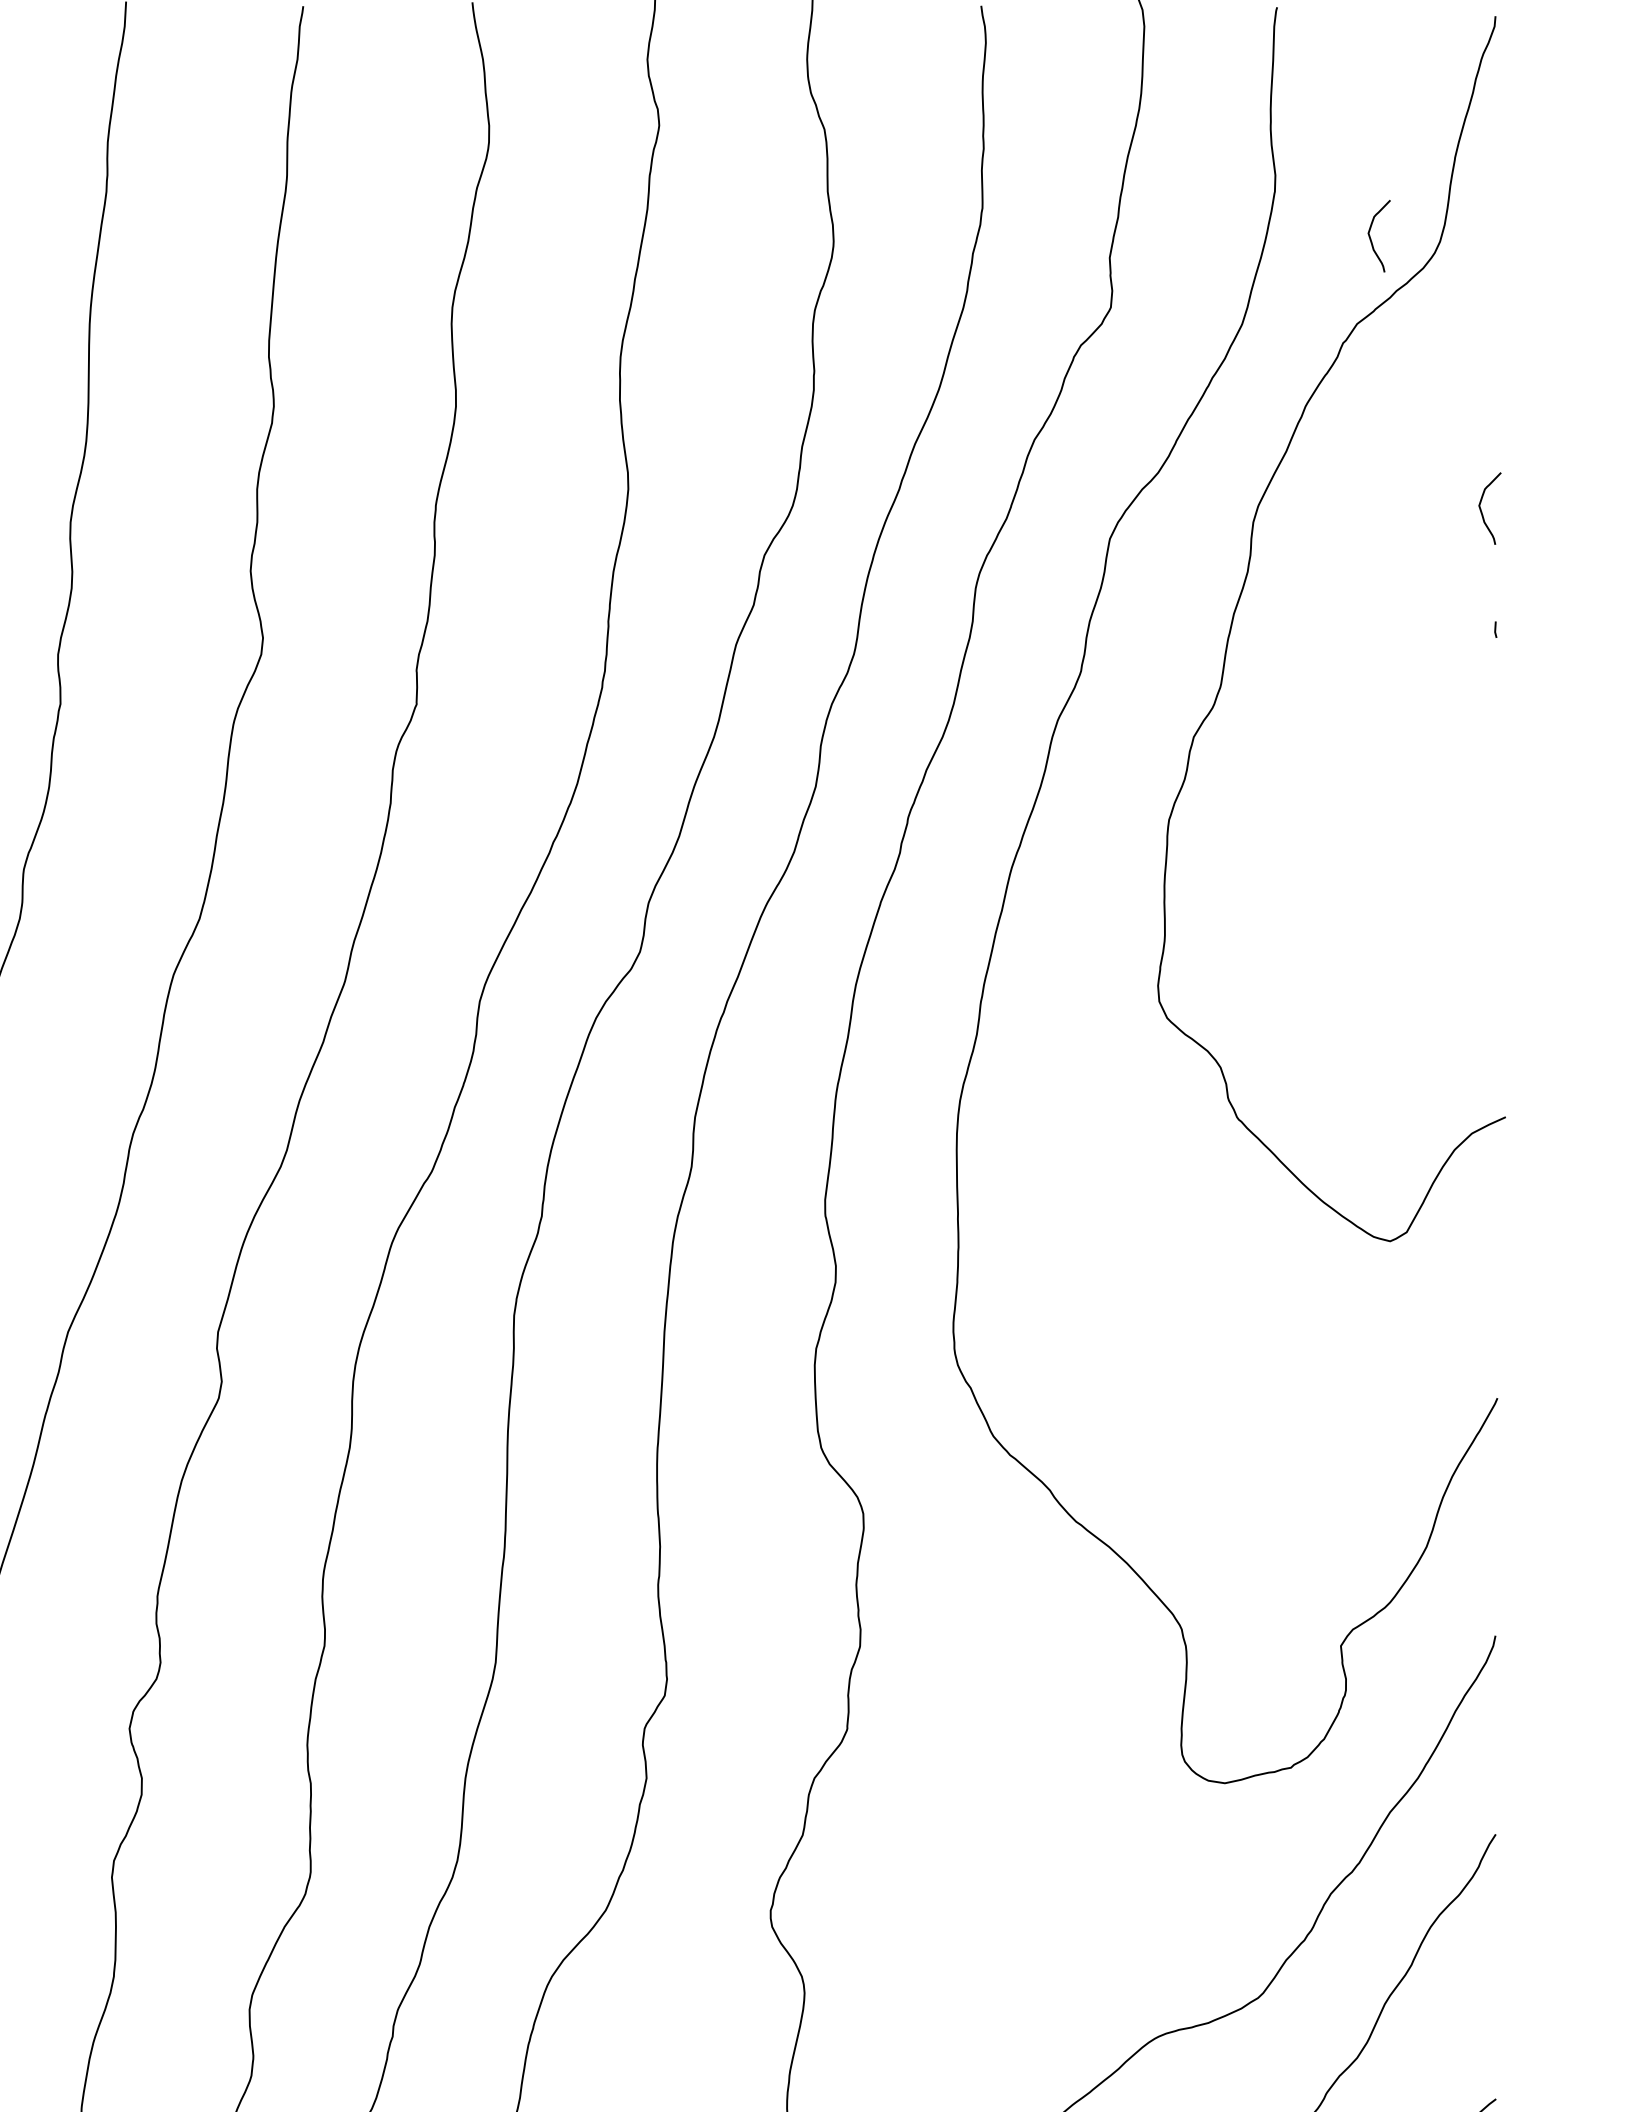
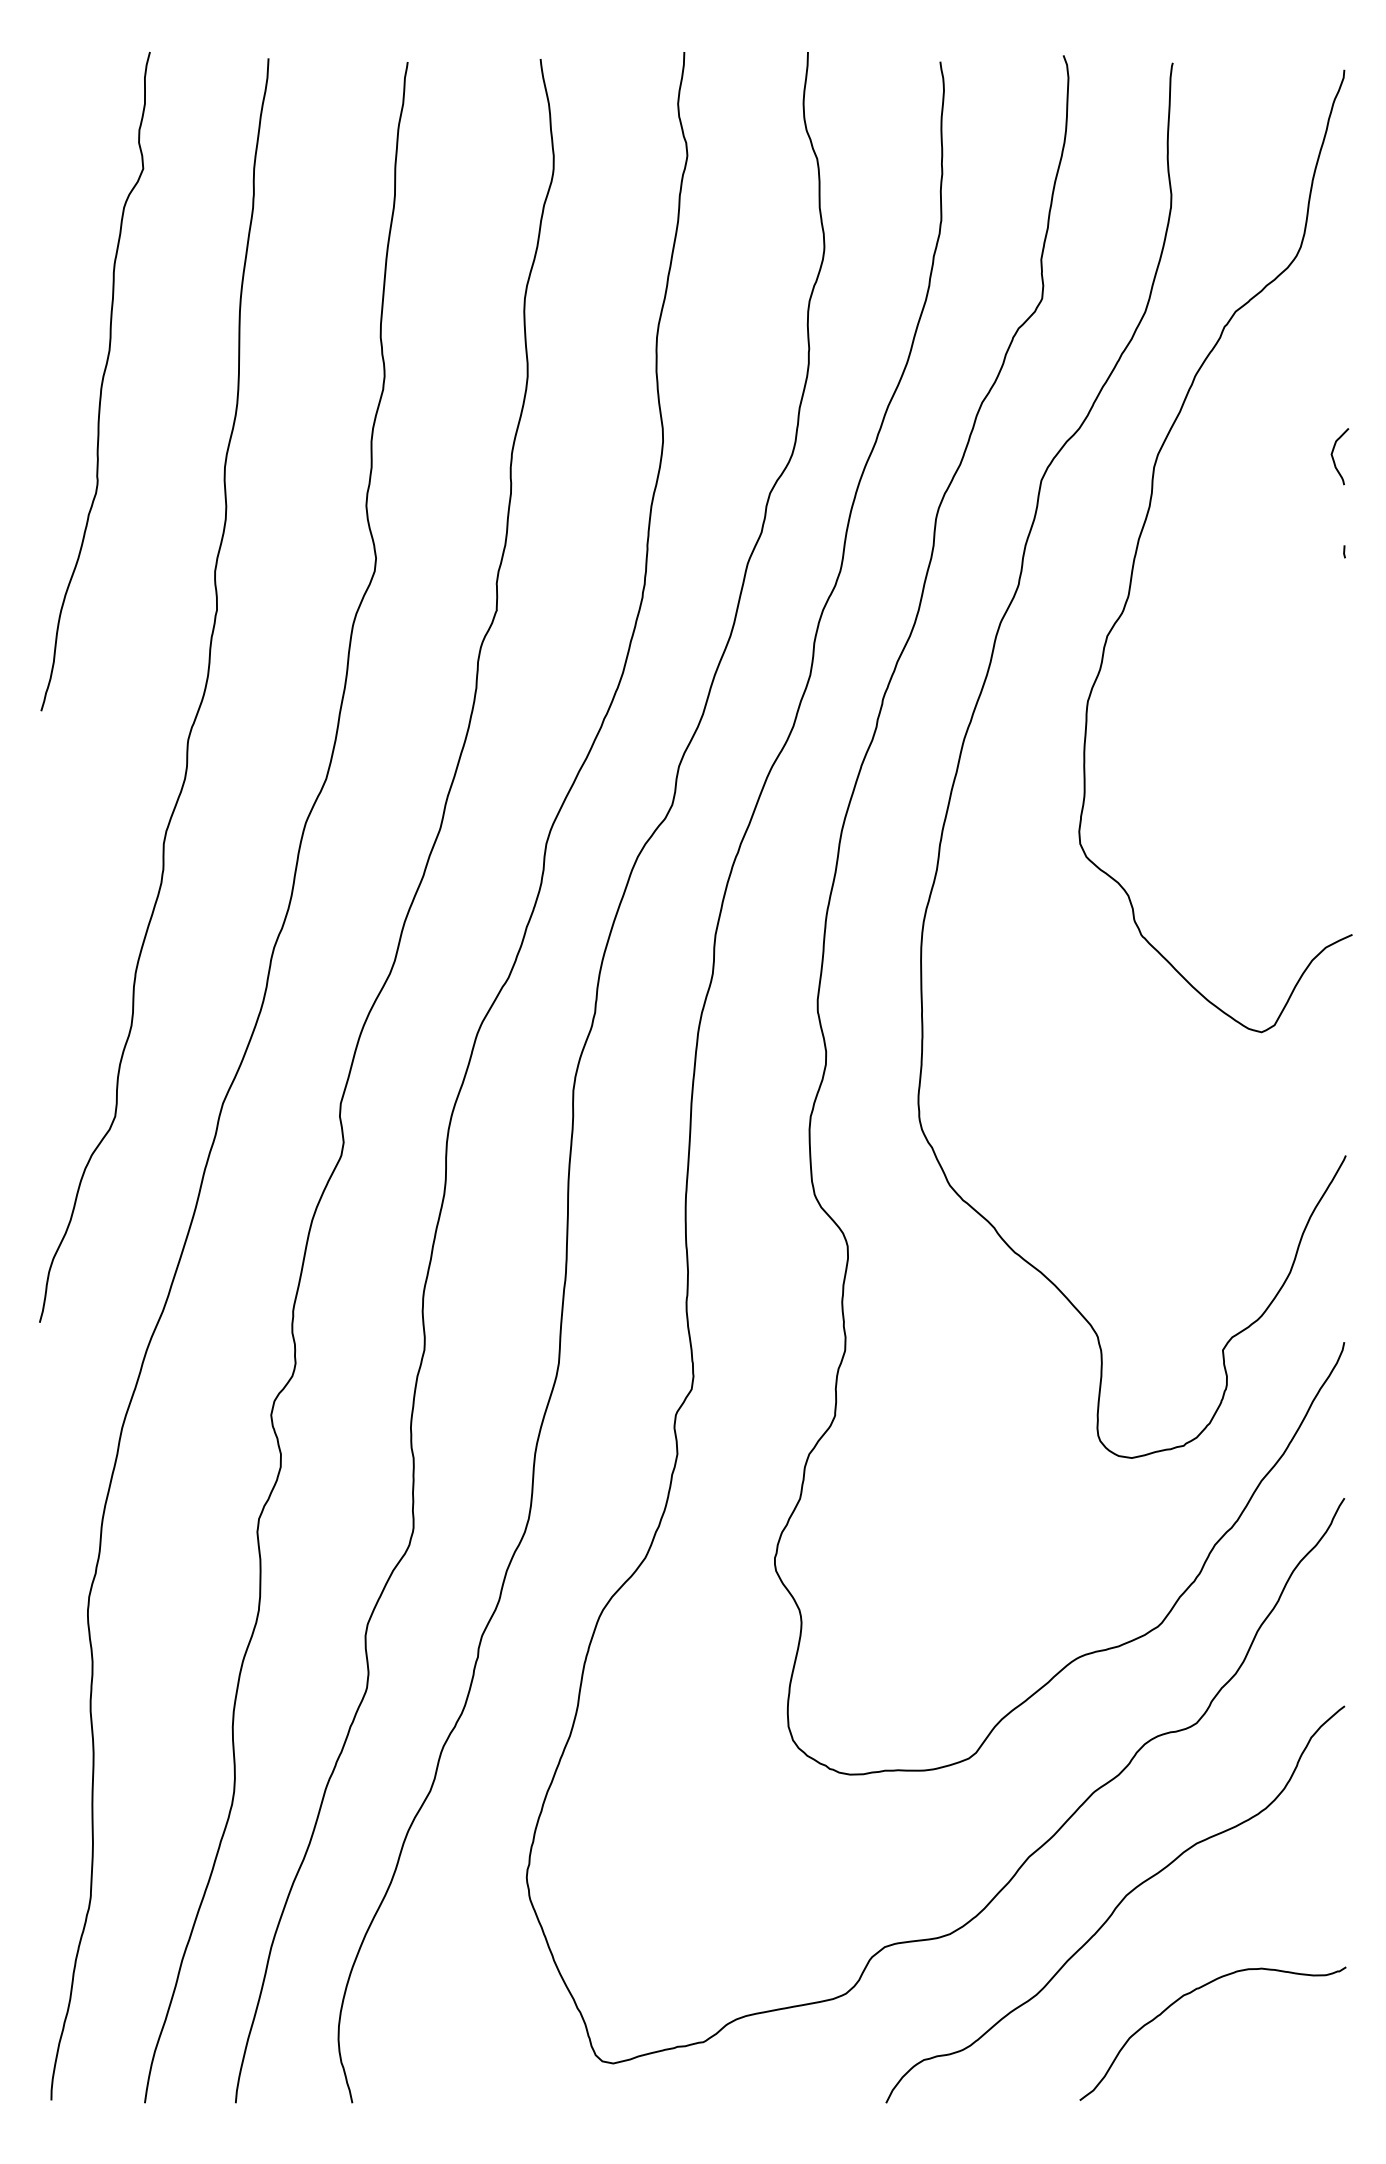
curve: (1372, 239) -> (1247, 245), removed

